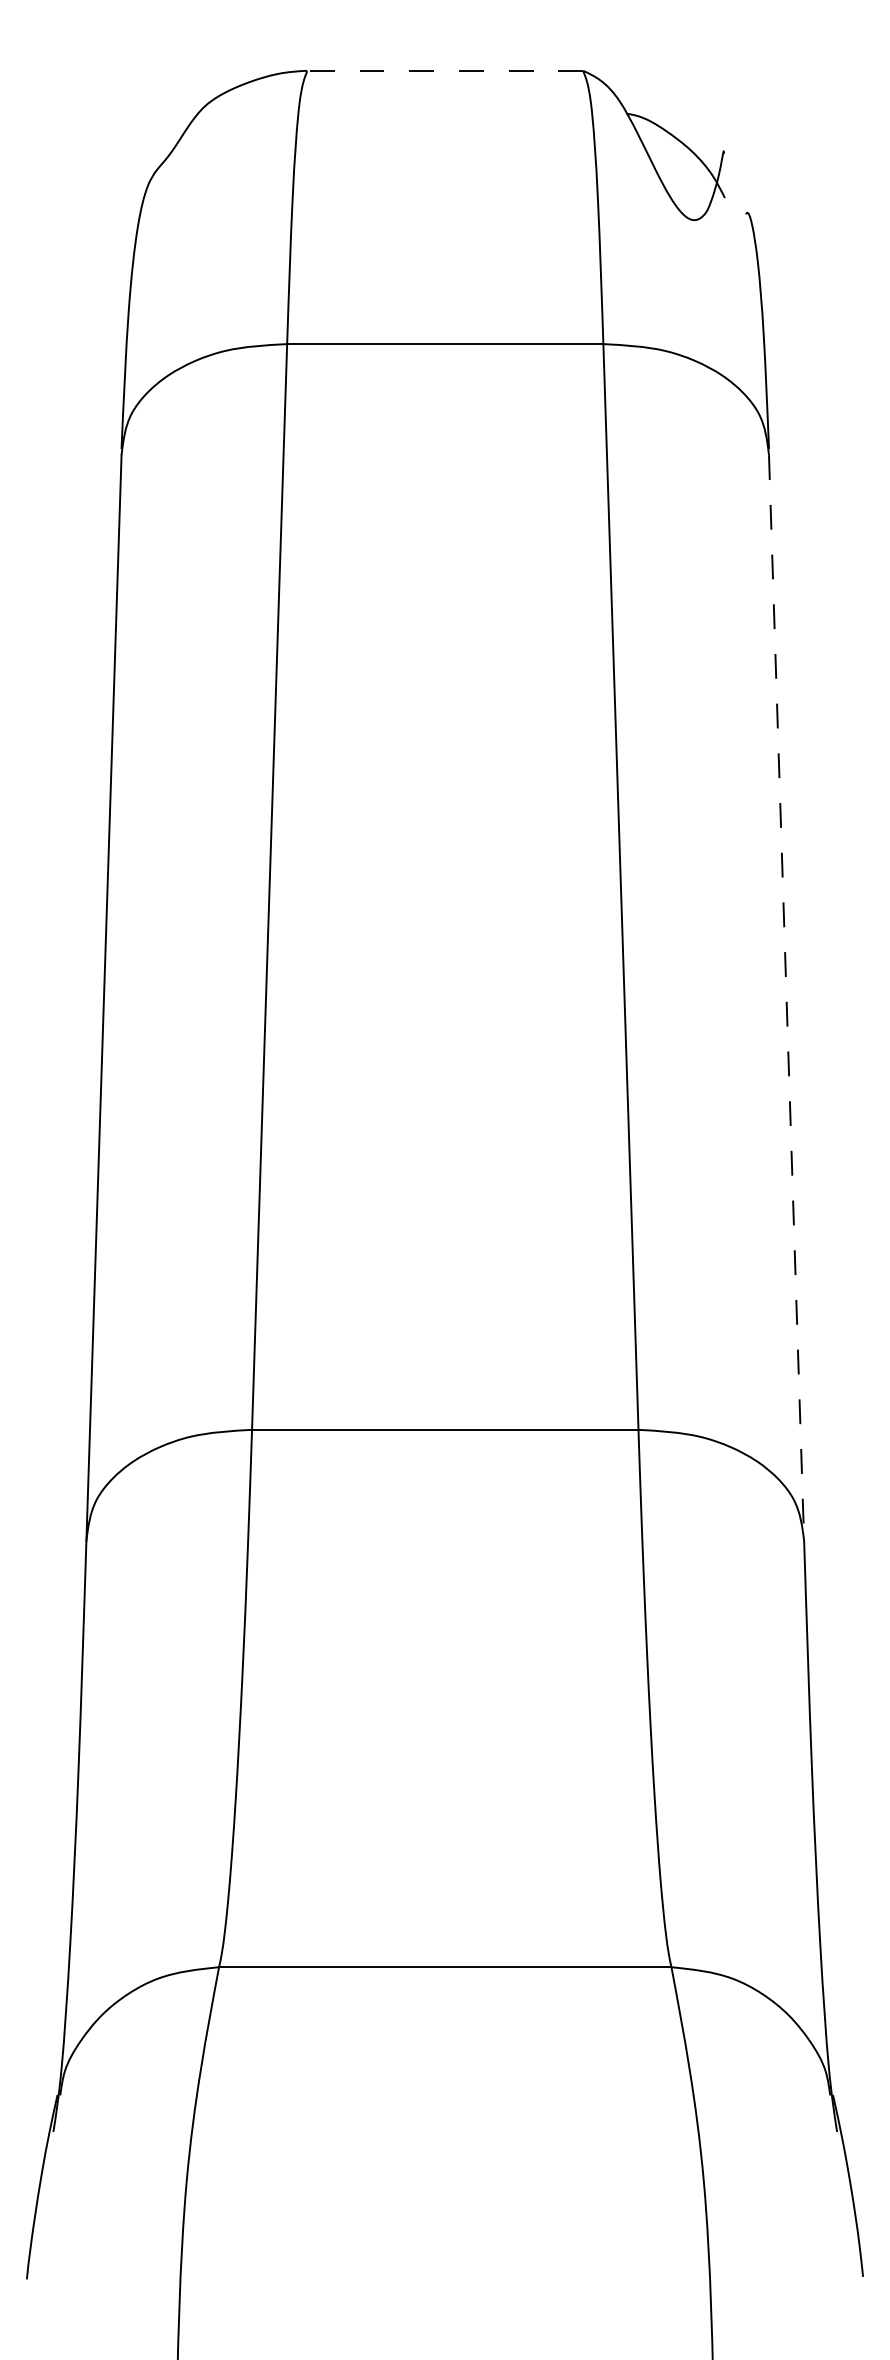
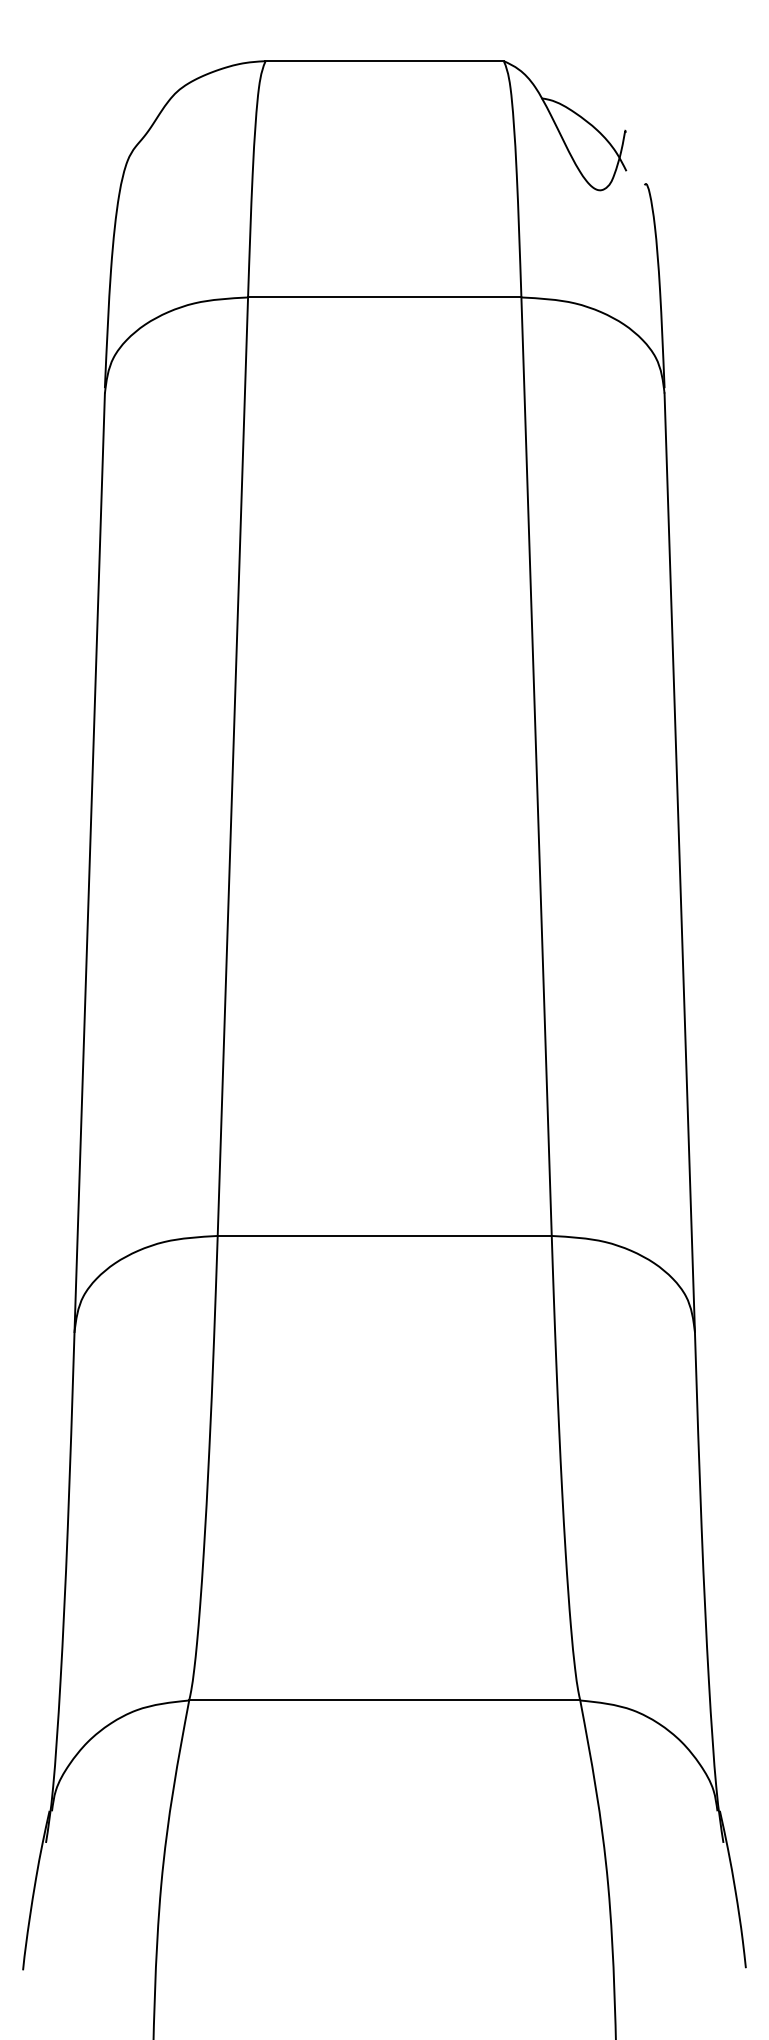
line: (445, 70) -> (384, 60), dashed -> solid
line: (786, 998) -> (679, 863), dashed -> solid

